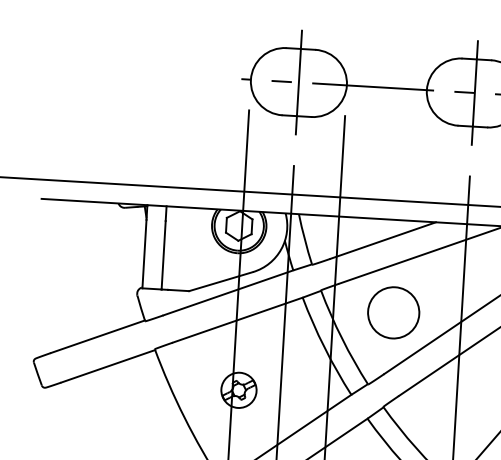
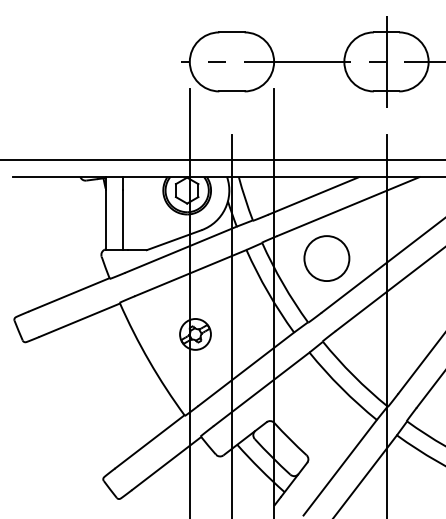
line: (298, 82) -> (231, 61), removed

